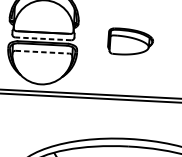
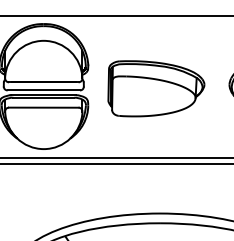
line: (42, 38) -> (43, 90), dashed -> solid
part: (130, 41) -> (156, 88), size x1.67
line: (42, 52) -> (43, 107), dashed -> solid

